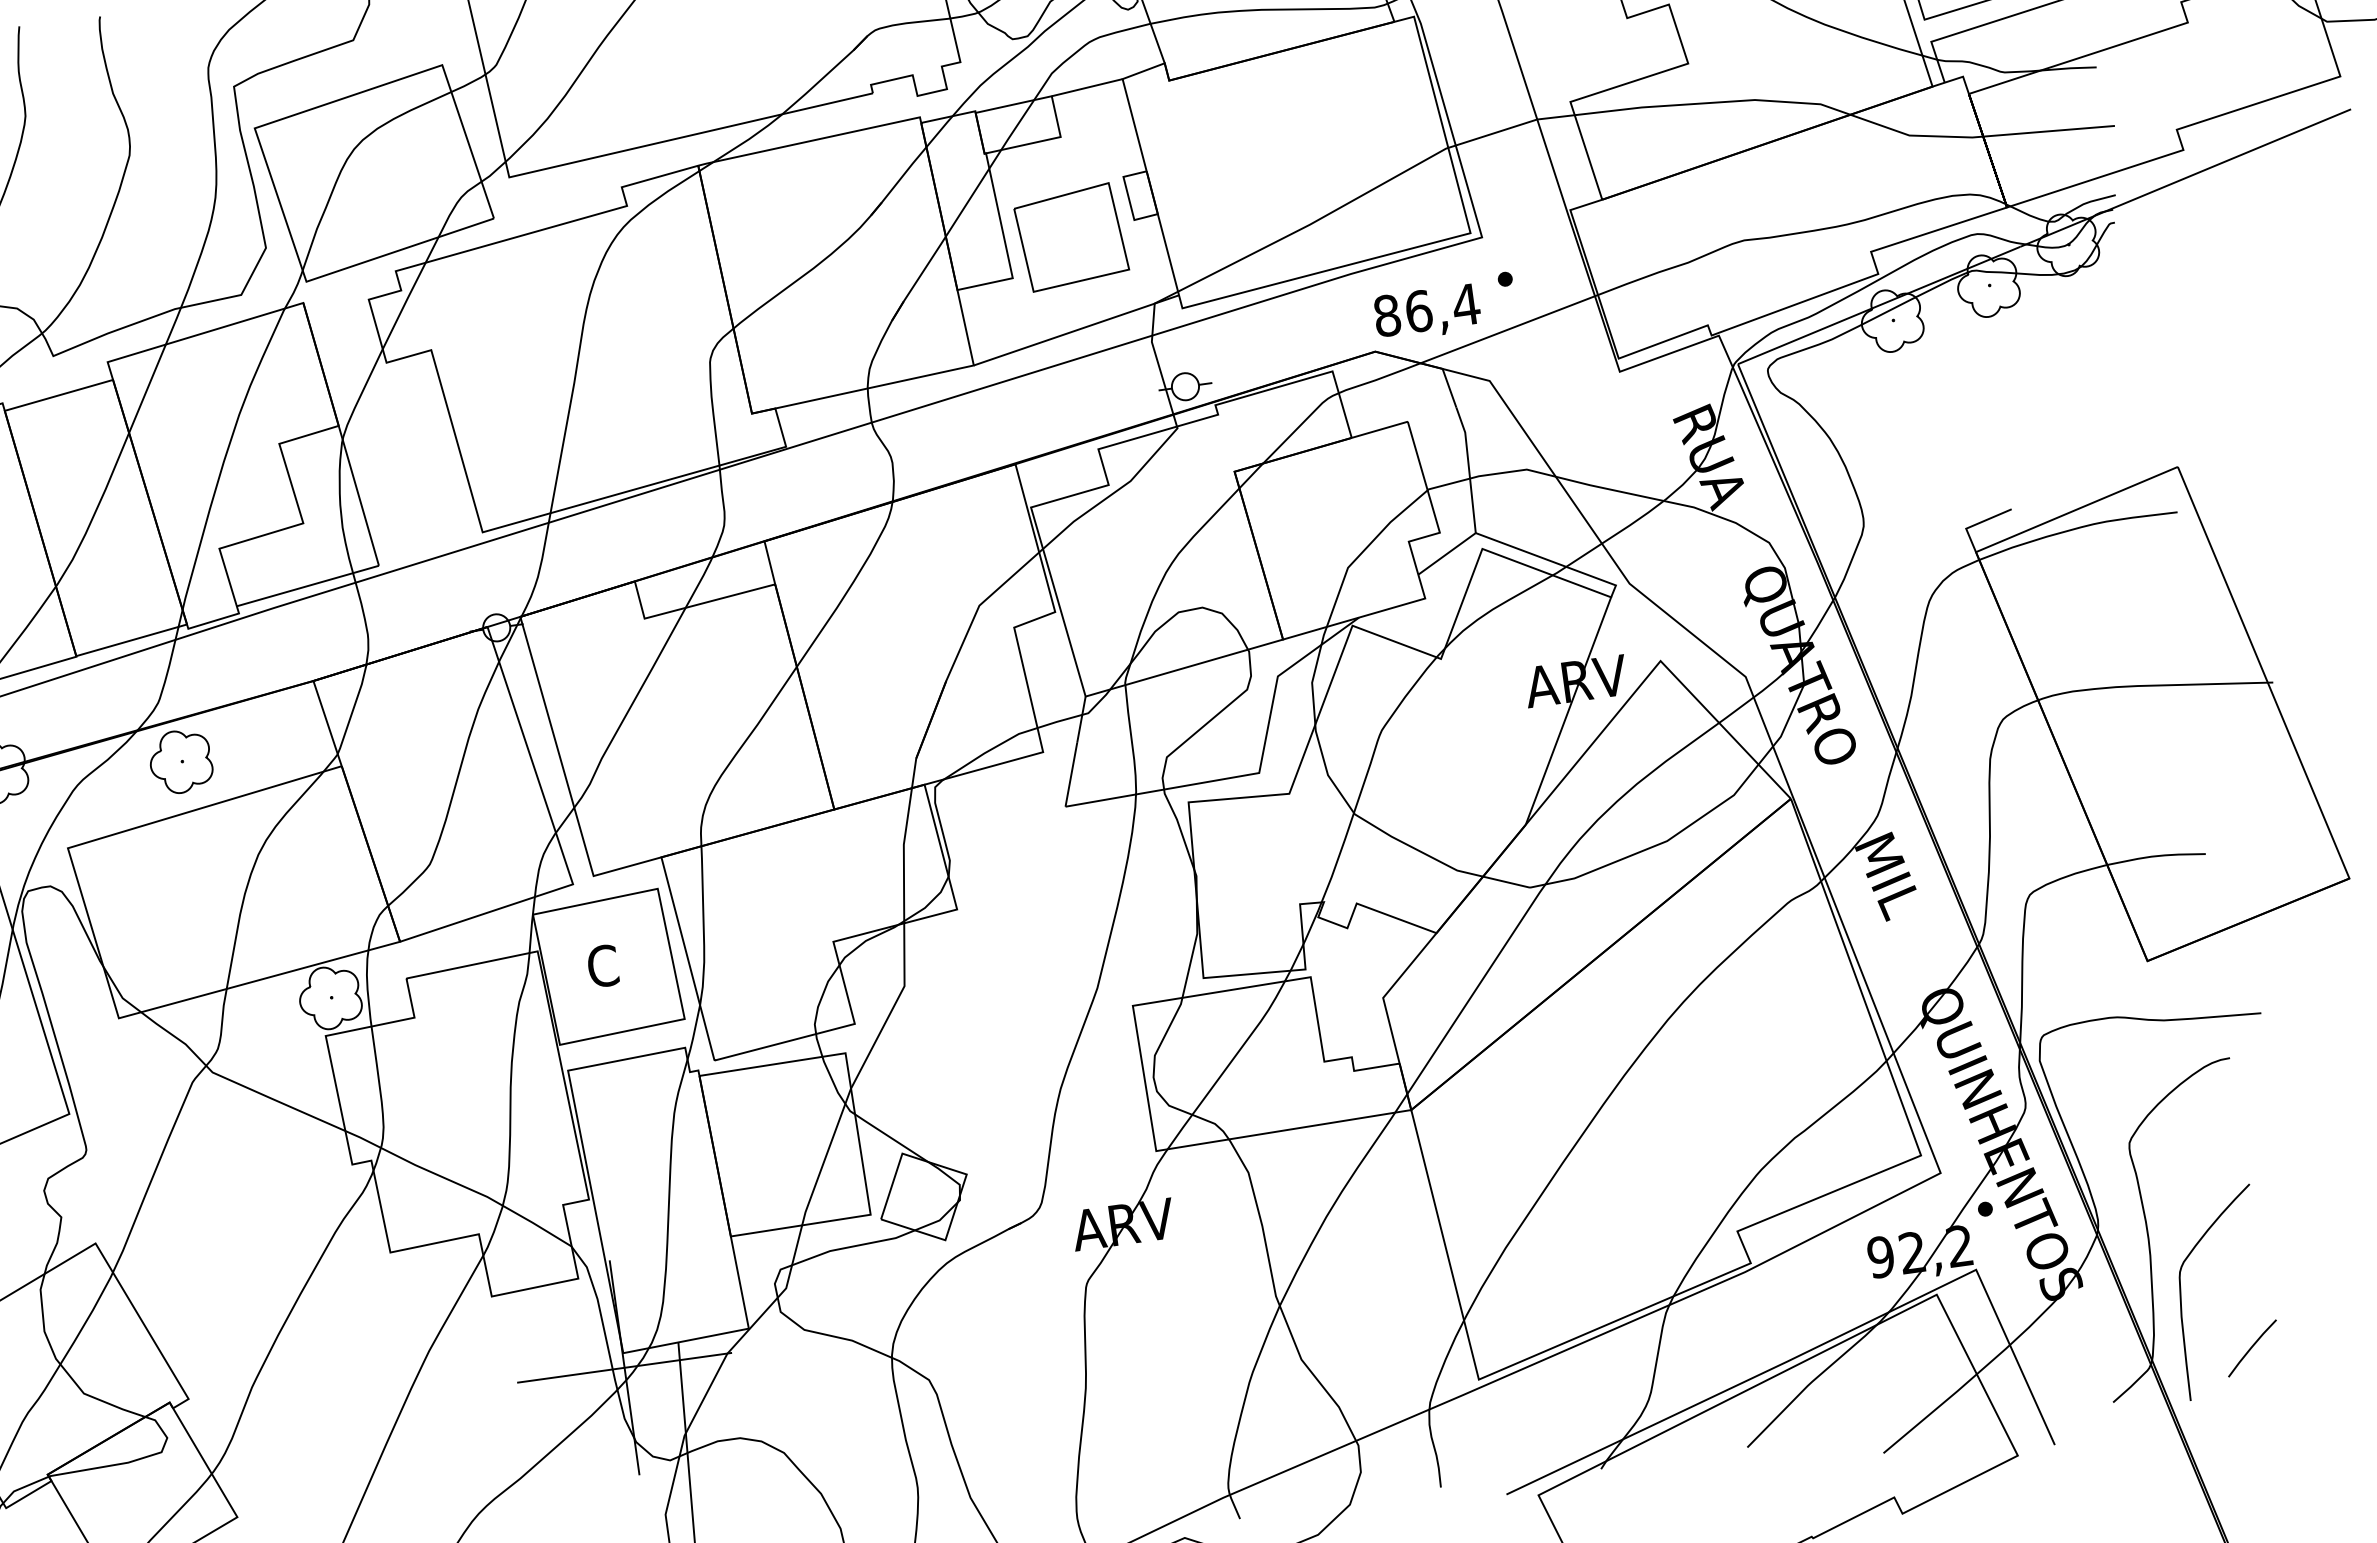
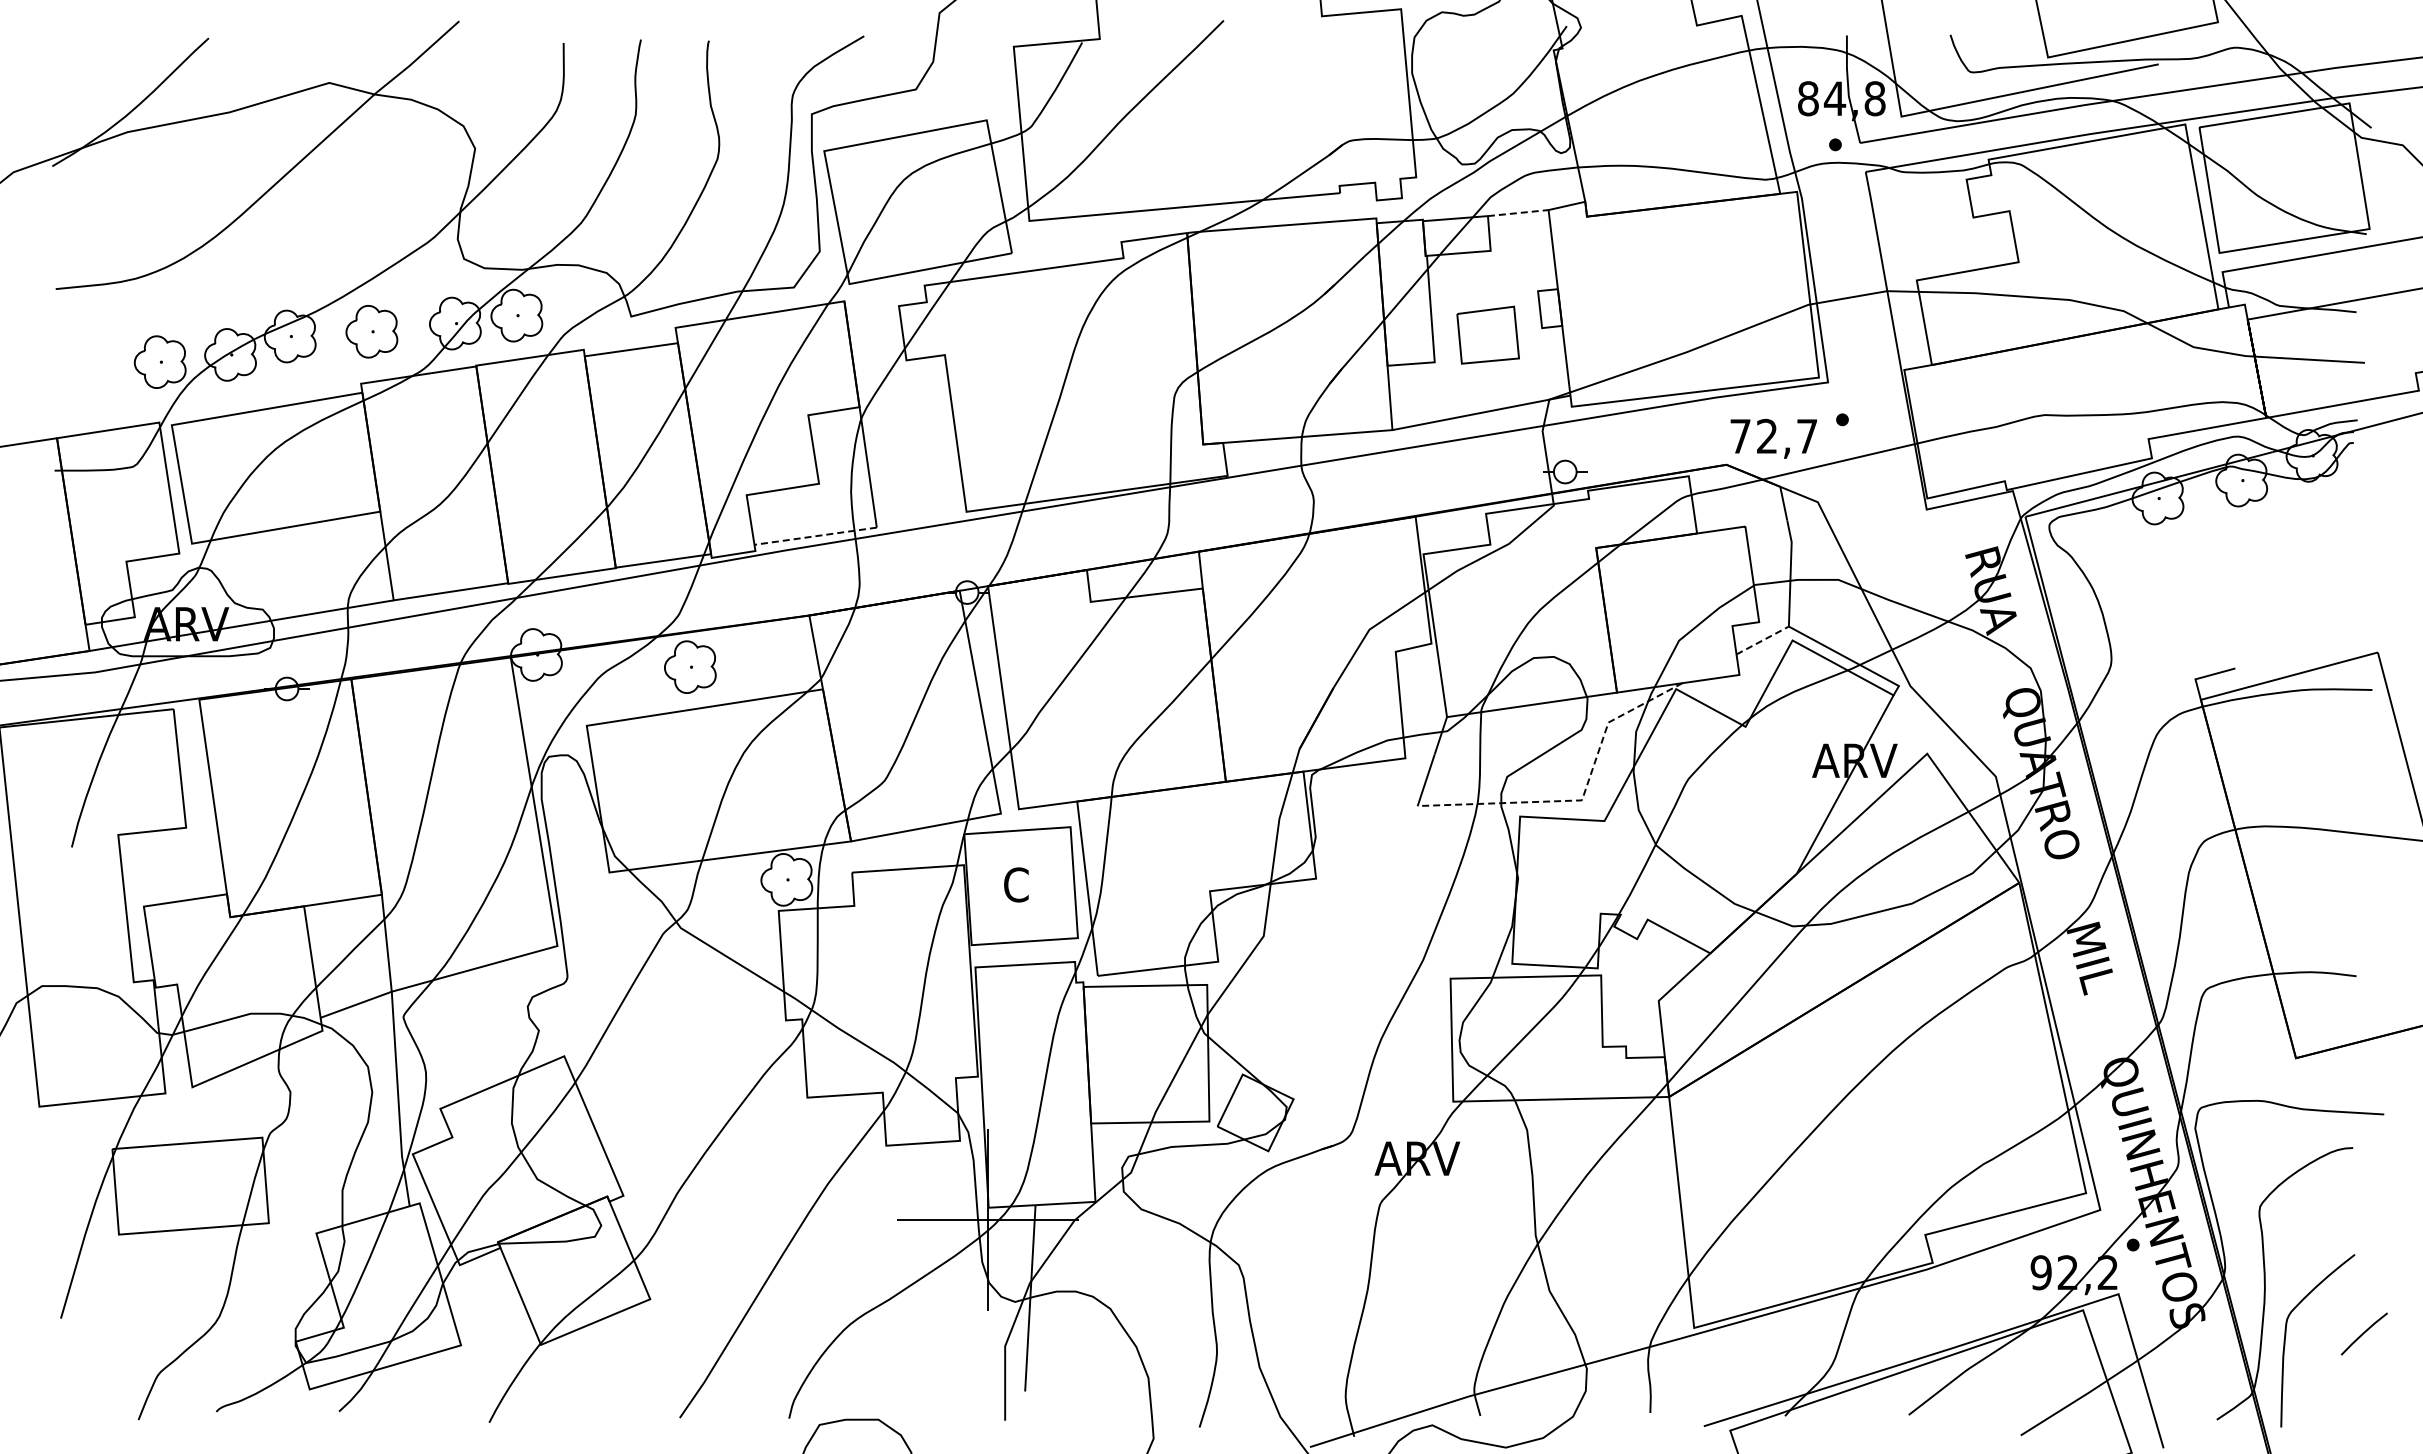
line: (1087, 88) -> (1518, 213), solid -> dashed
part: (1071, 236) -> (1488, 334), size x0.7
text: (1427, 310) -> (1774, 436), 86,4 -> 72,7
line: (1446, 553) -> (1762, 640), solid -> dashed
line: (307, 586) -> (815, 536), solid -> dashed
line: (1259, 771) -> (1582, 799), solid -> dashed
line: (2251, 1347) -> (2363, 1333), moved

